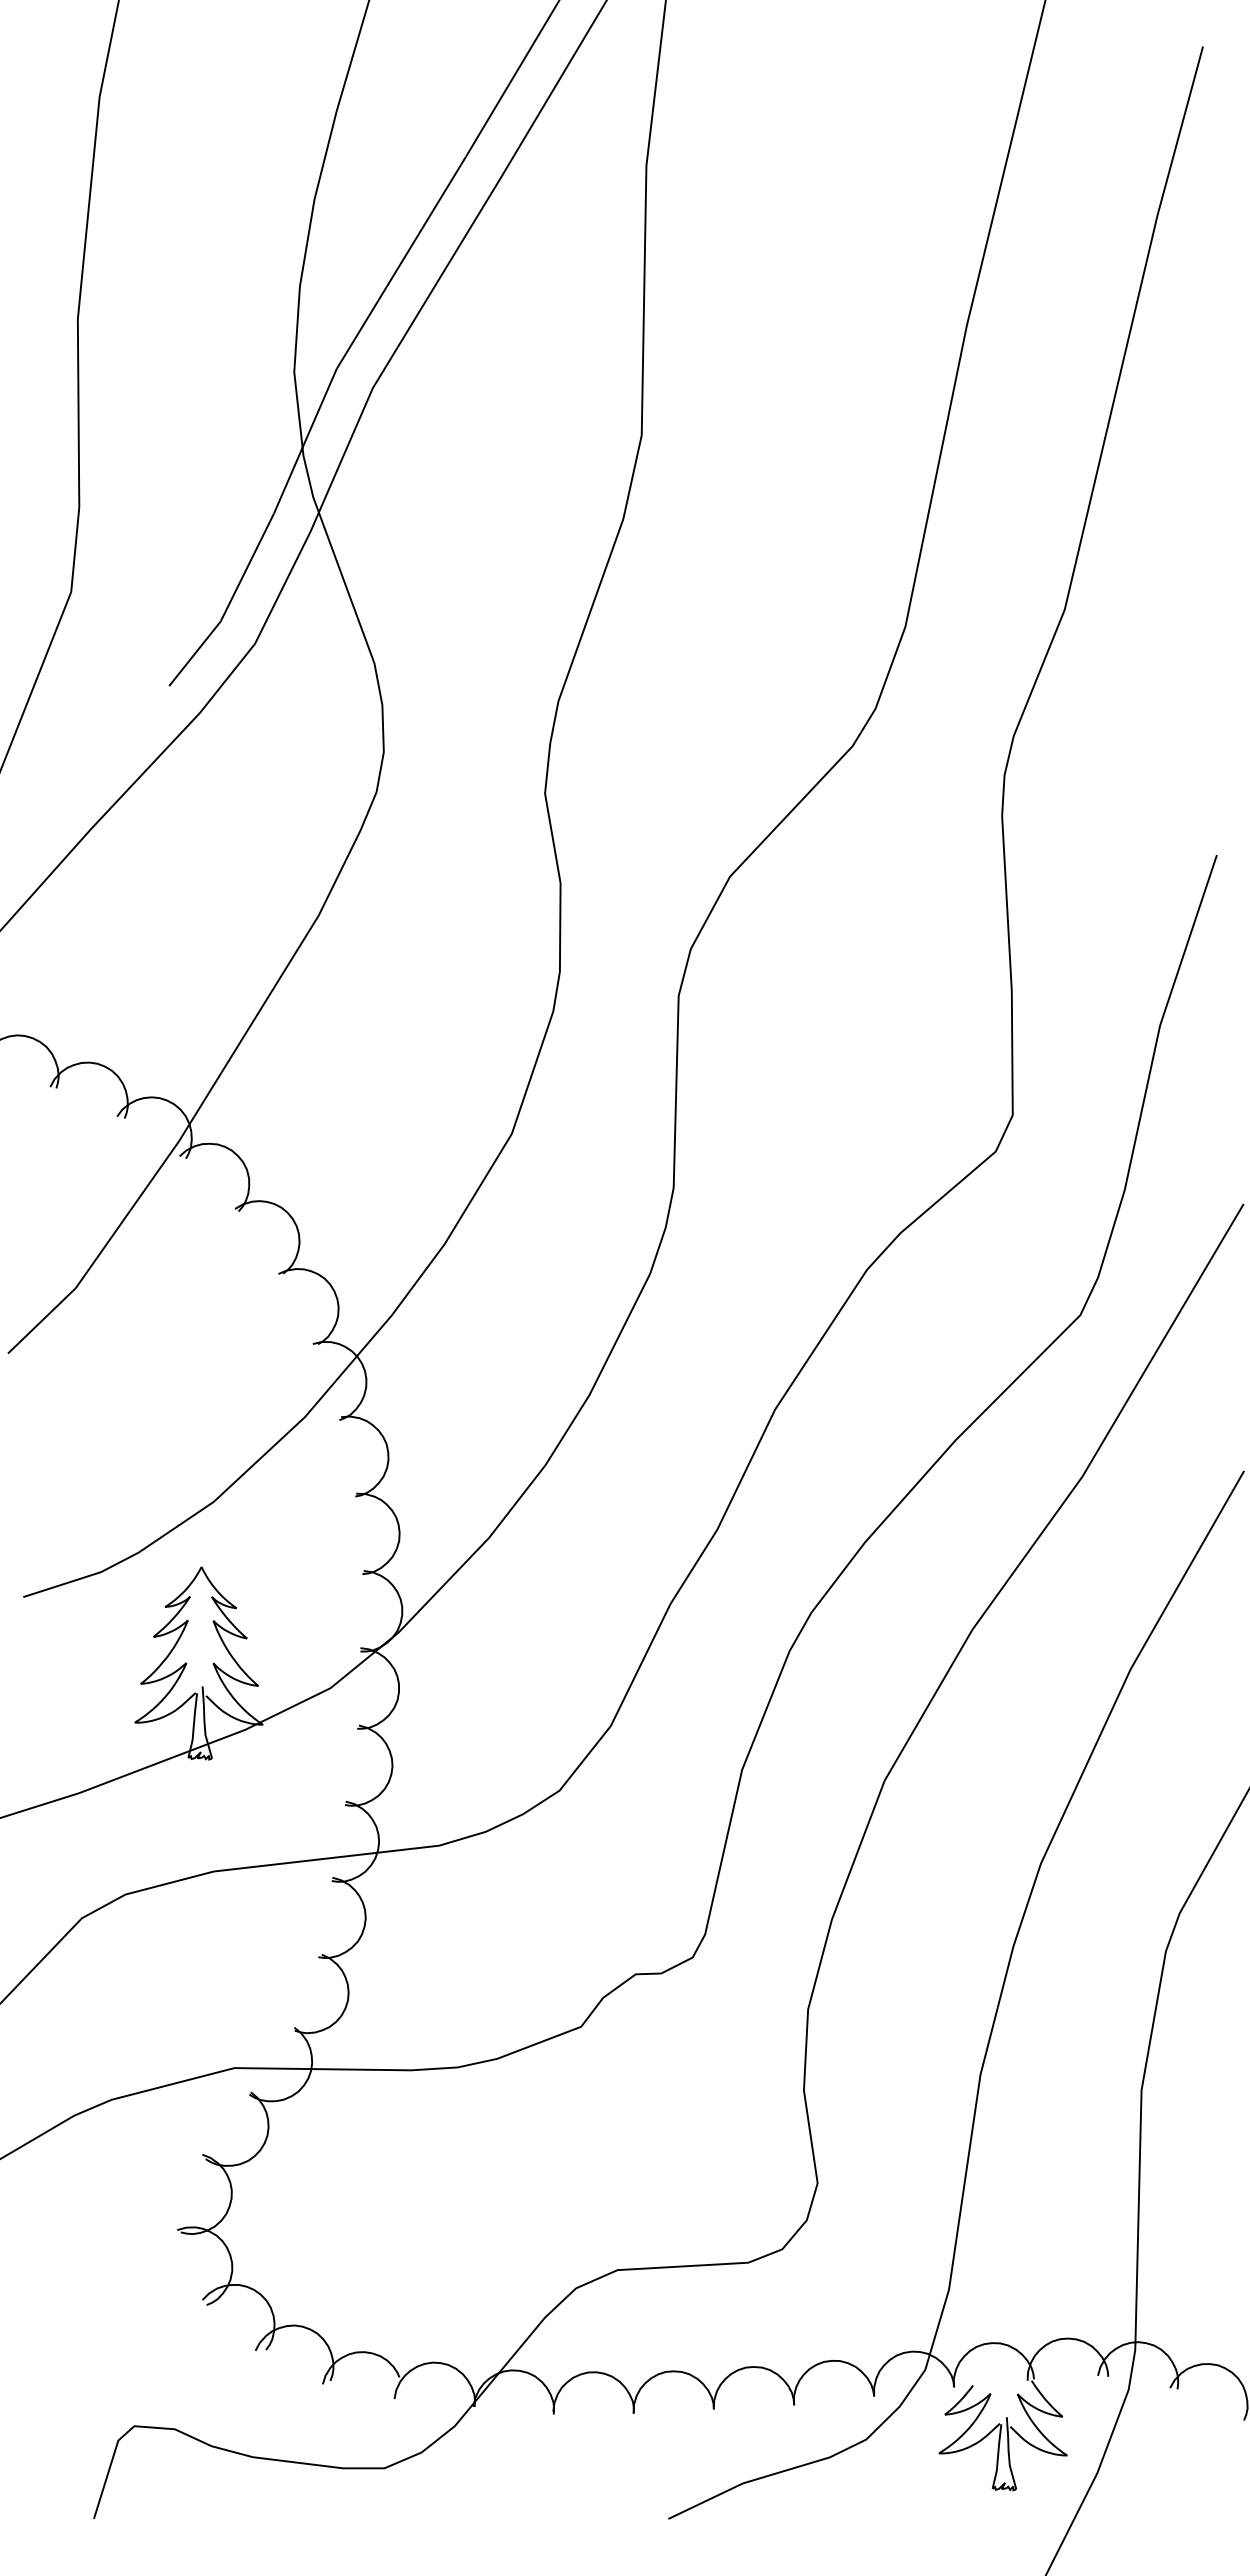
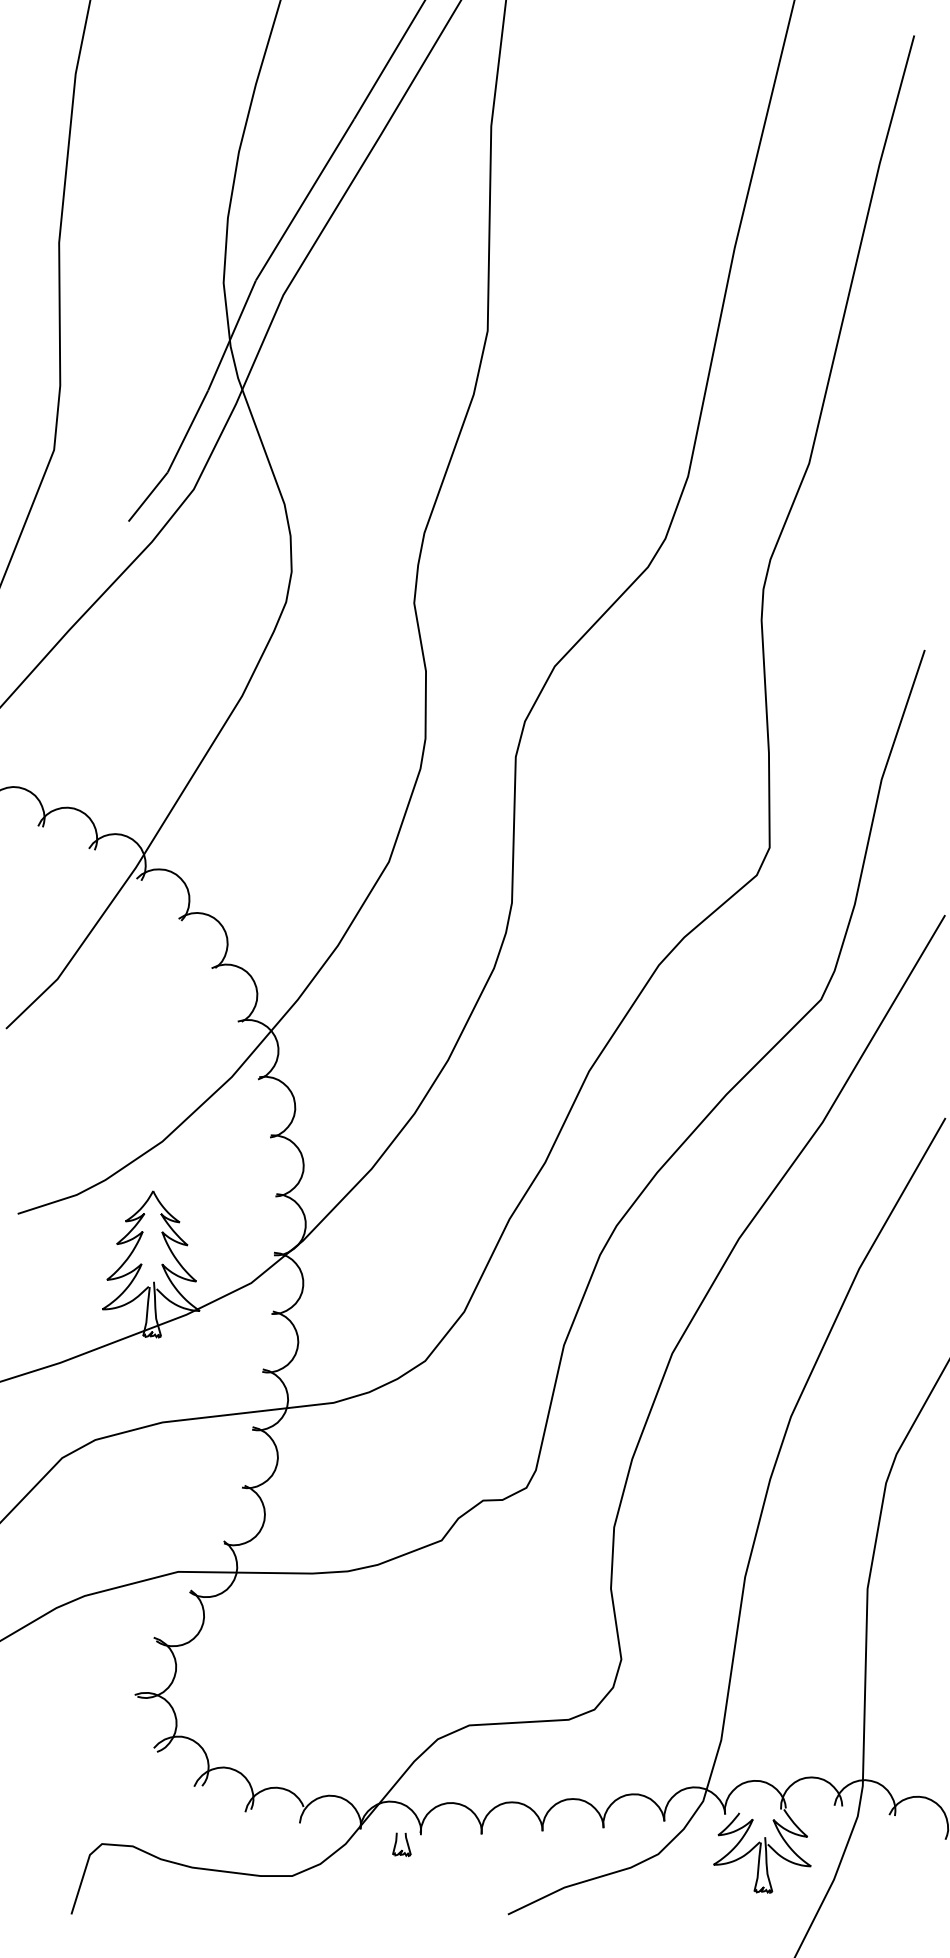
part: (521, 2426) -> (396, 1844), added

